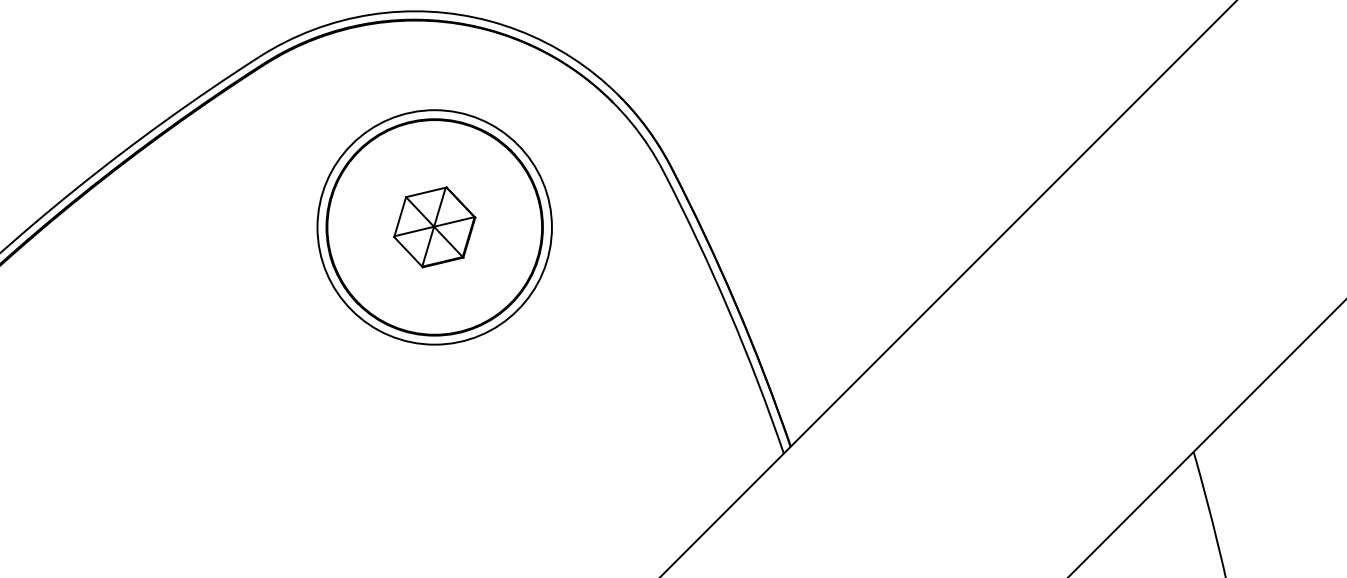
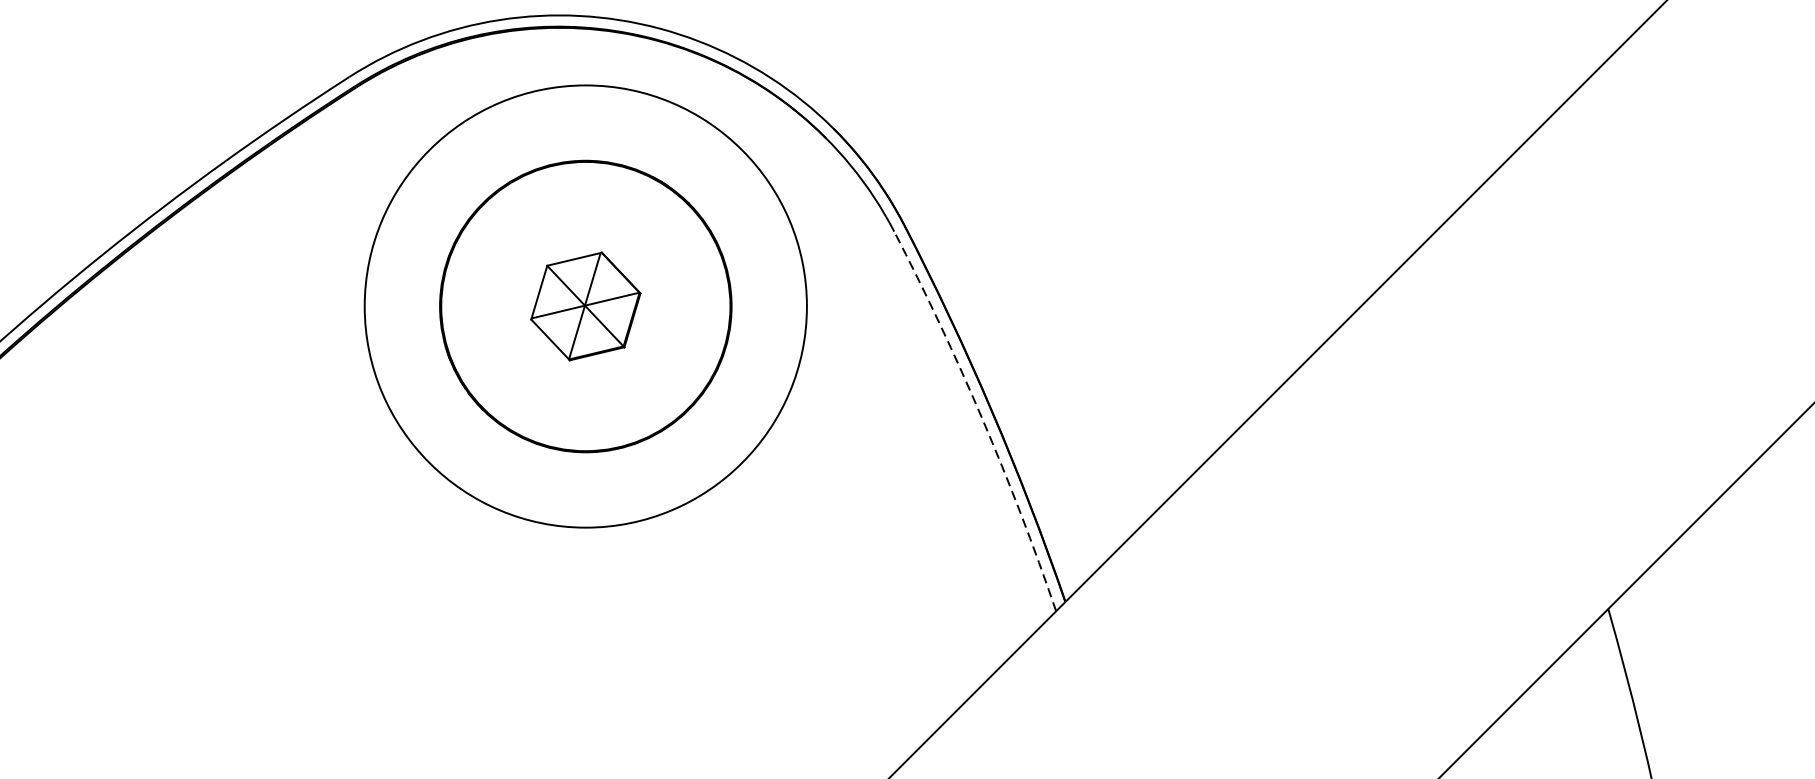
circle: (434, 227) -> (585, 306), size x1.4
arc: (728, 310) -> (981, 418), solid -> dashed

